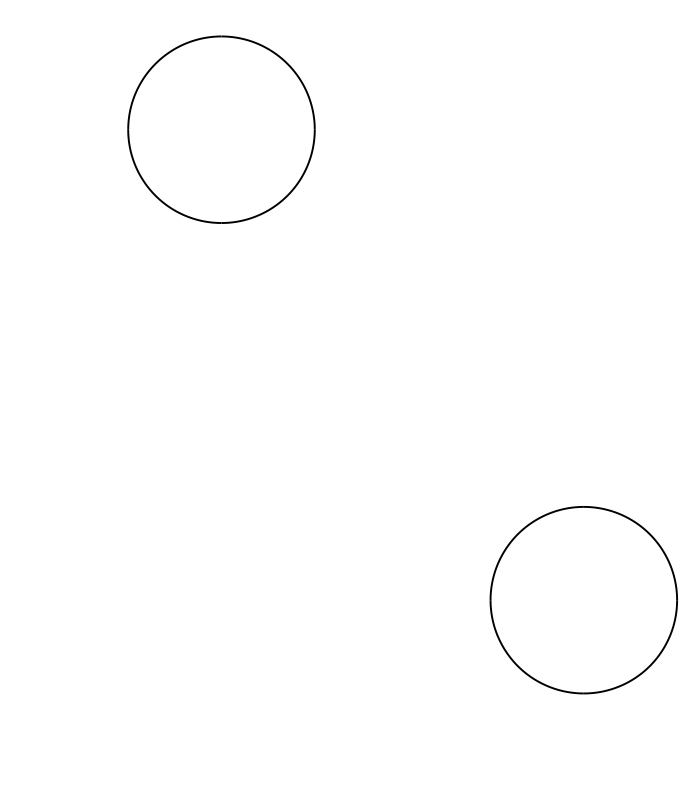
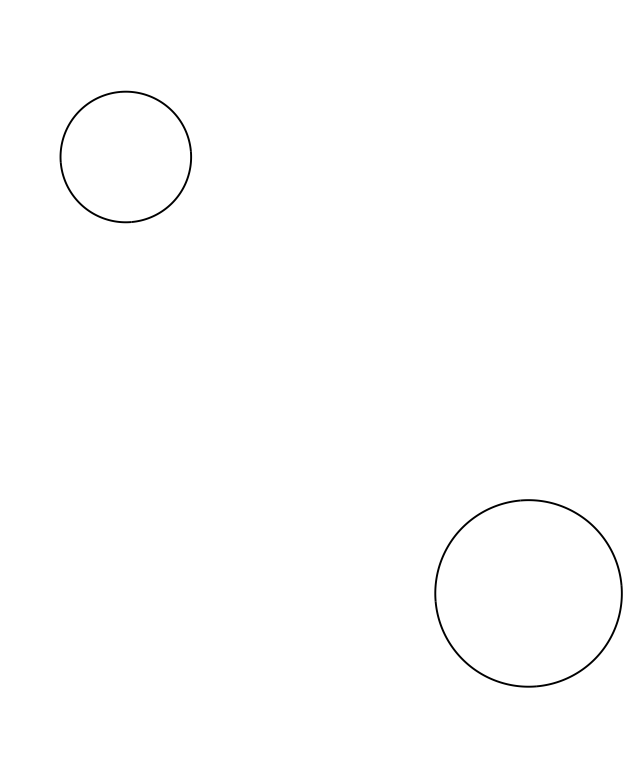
part: (221, 129) -> (125, 156), size x0.7

